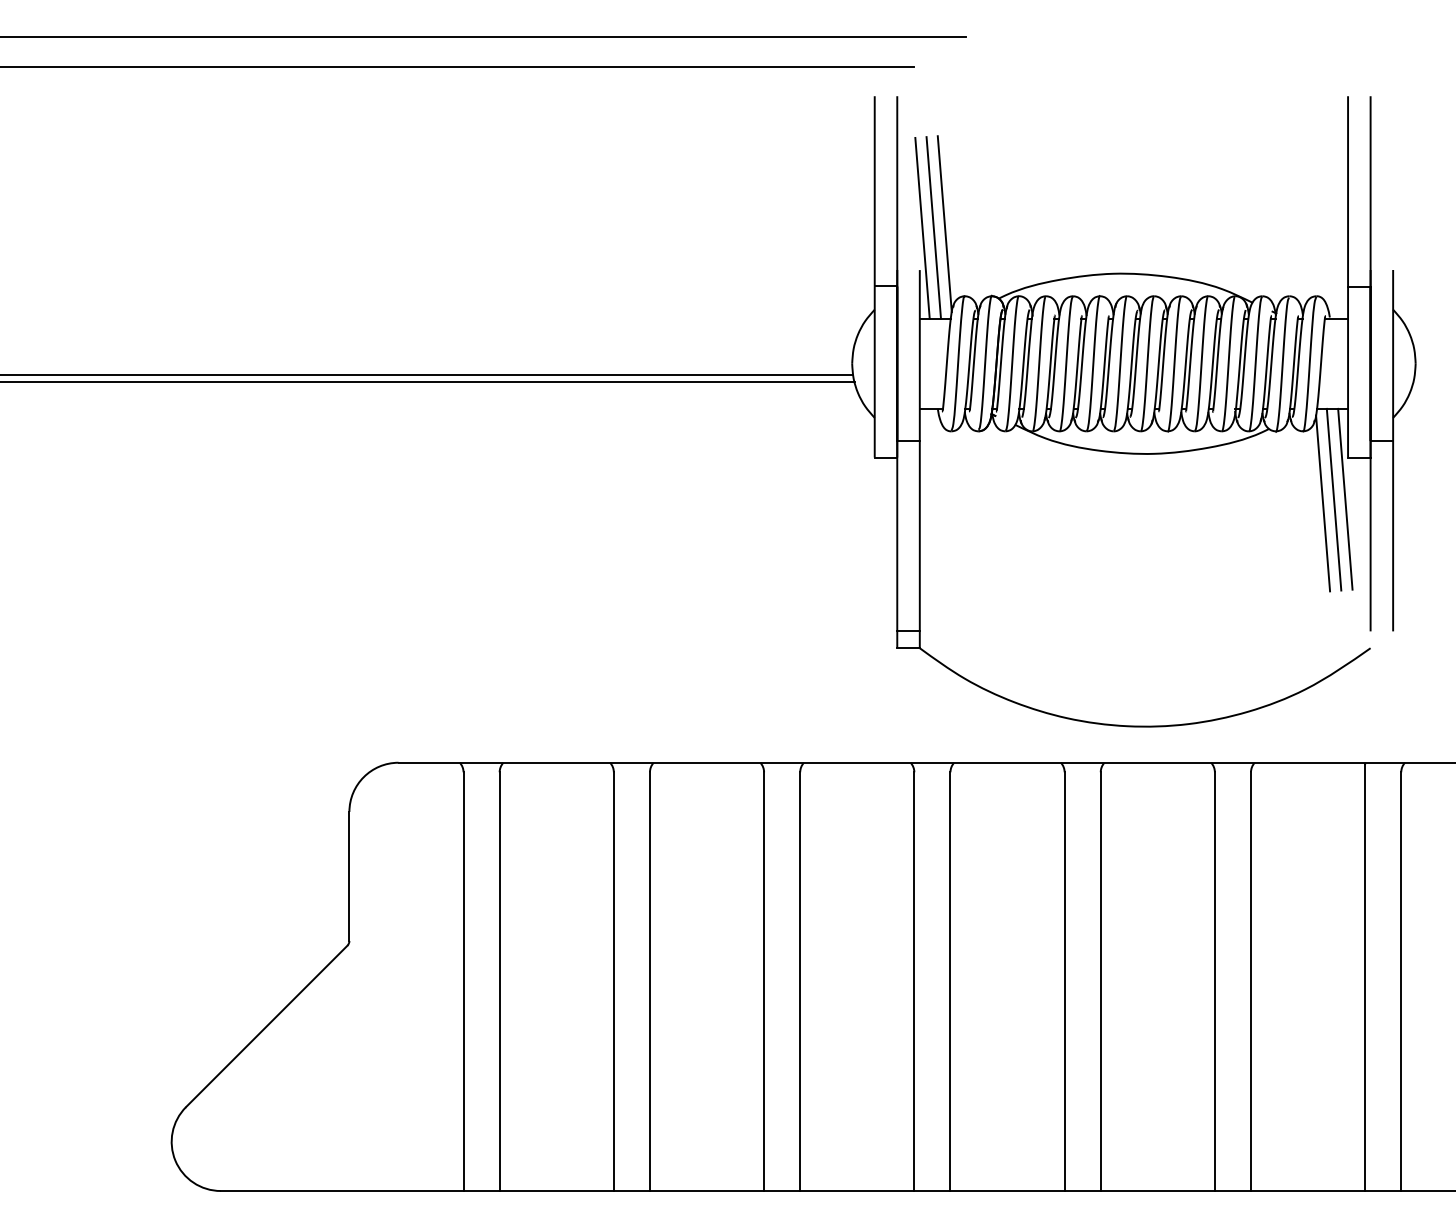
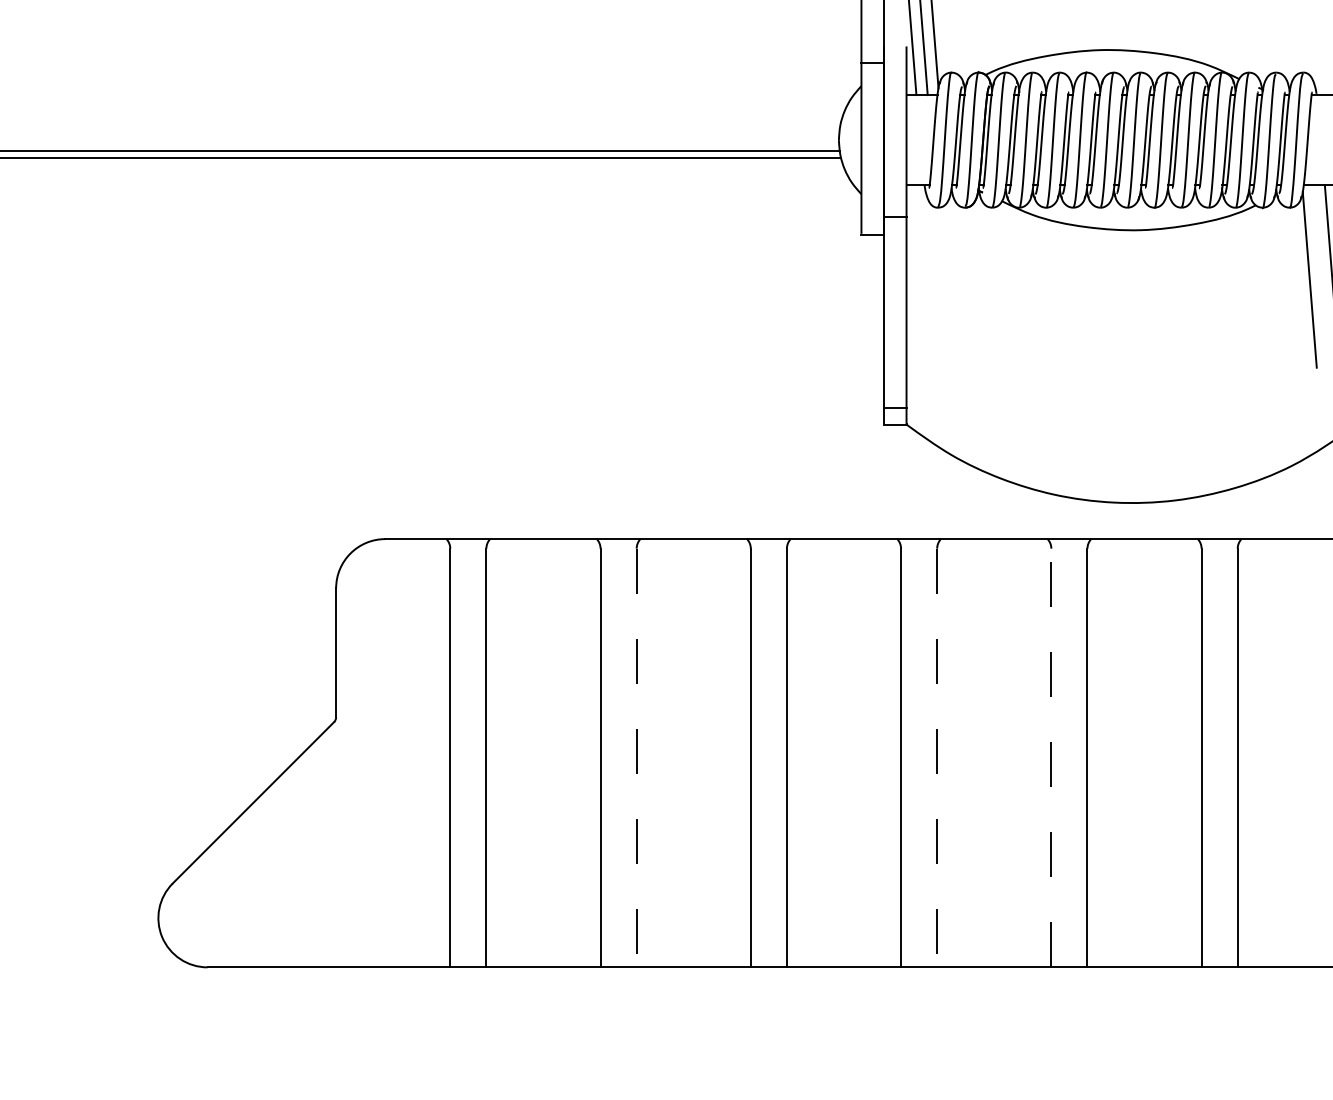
line: (1333, 499) -> (1320, 275), removed
line: (1064, 981) -> (1051, 757), solid -> dashed
line: (649, 982) -> (636, 758), solid -> dashed
line: (950, 982) -> (937, 758), solid -> dashed

